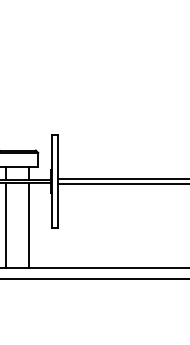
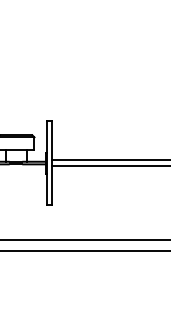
line: (6, 224) -> (6, 201), removed
line: (29, 224) -> (26, 201), removed

